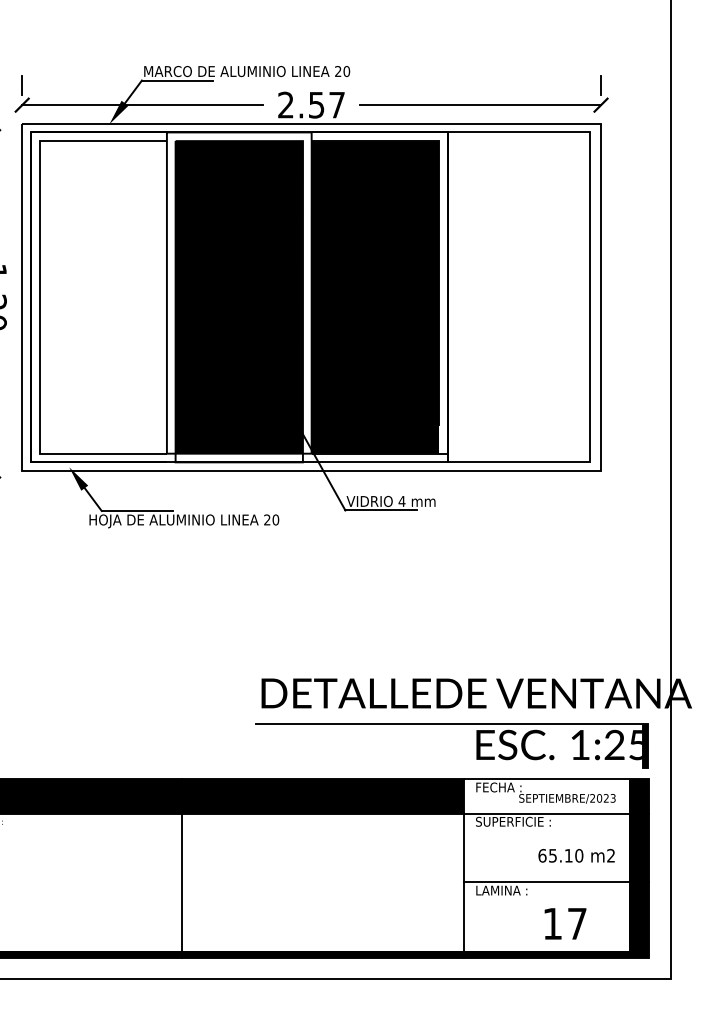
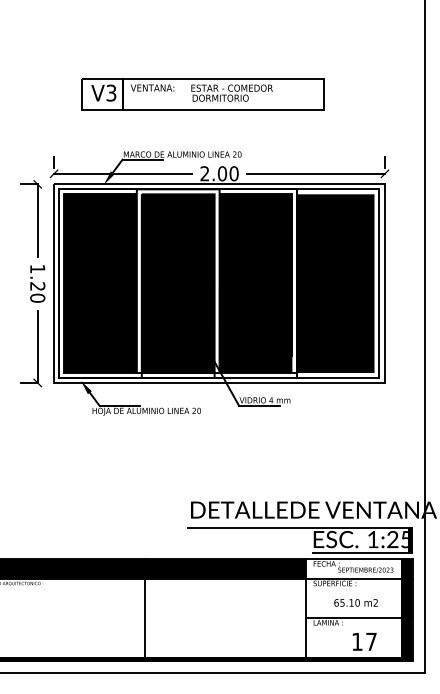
text: (325, 104) -> (227, 173), 2.57 -> 2.00
fill: (103, 297) -> (100, 283), added
fill: (514, 297) -> (335, 283), added
line: (561, 767) -> (362, 552), added
text: (575, 855) -> (355, 602), moved

